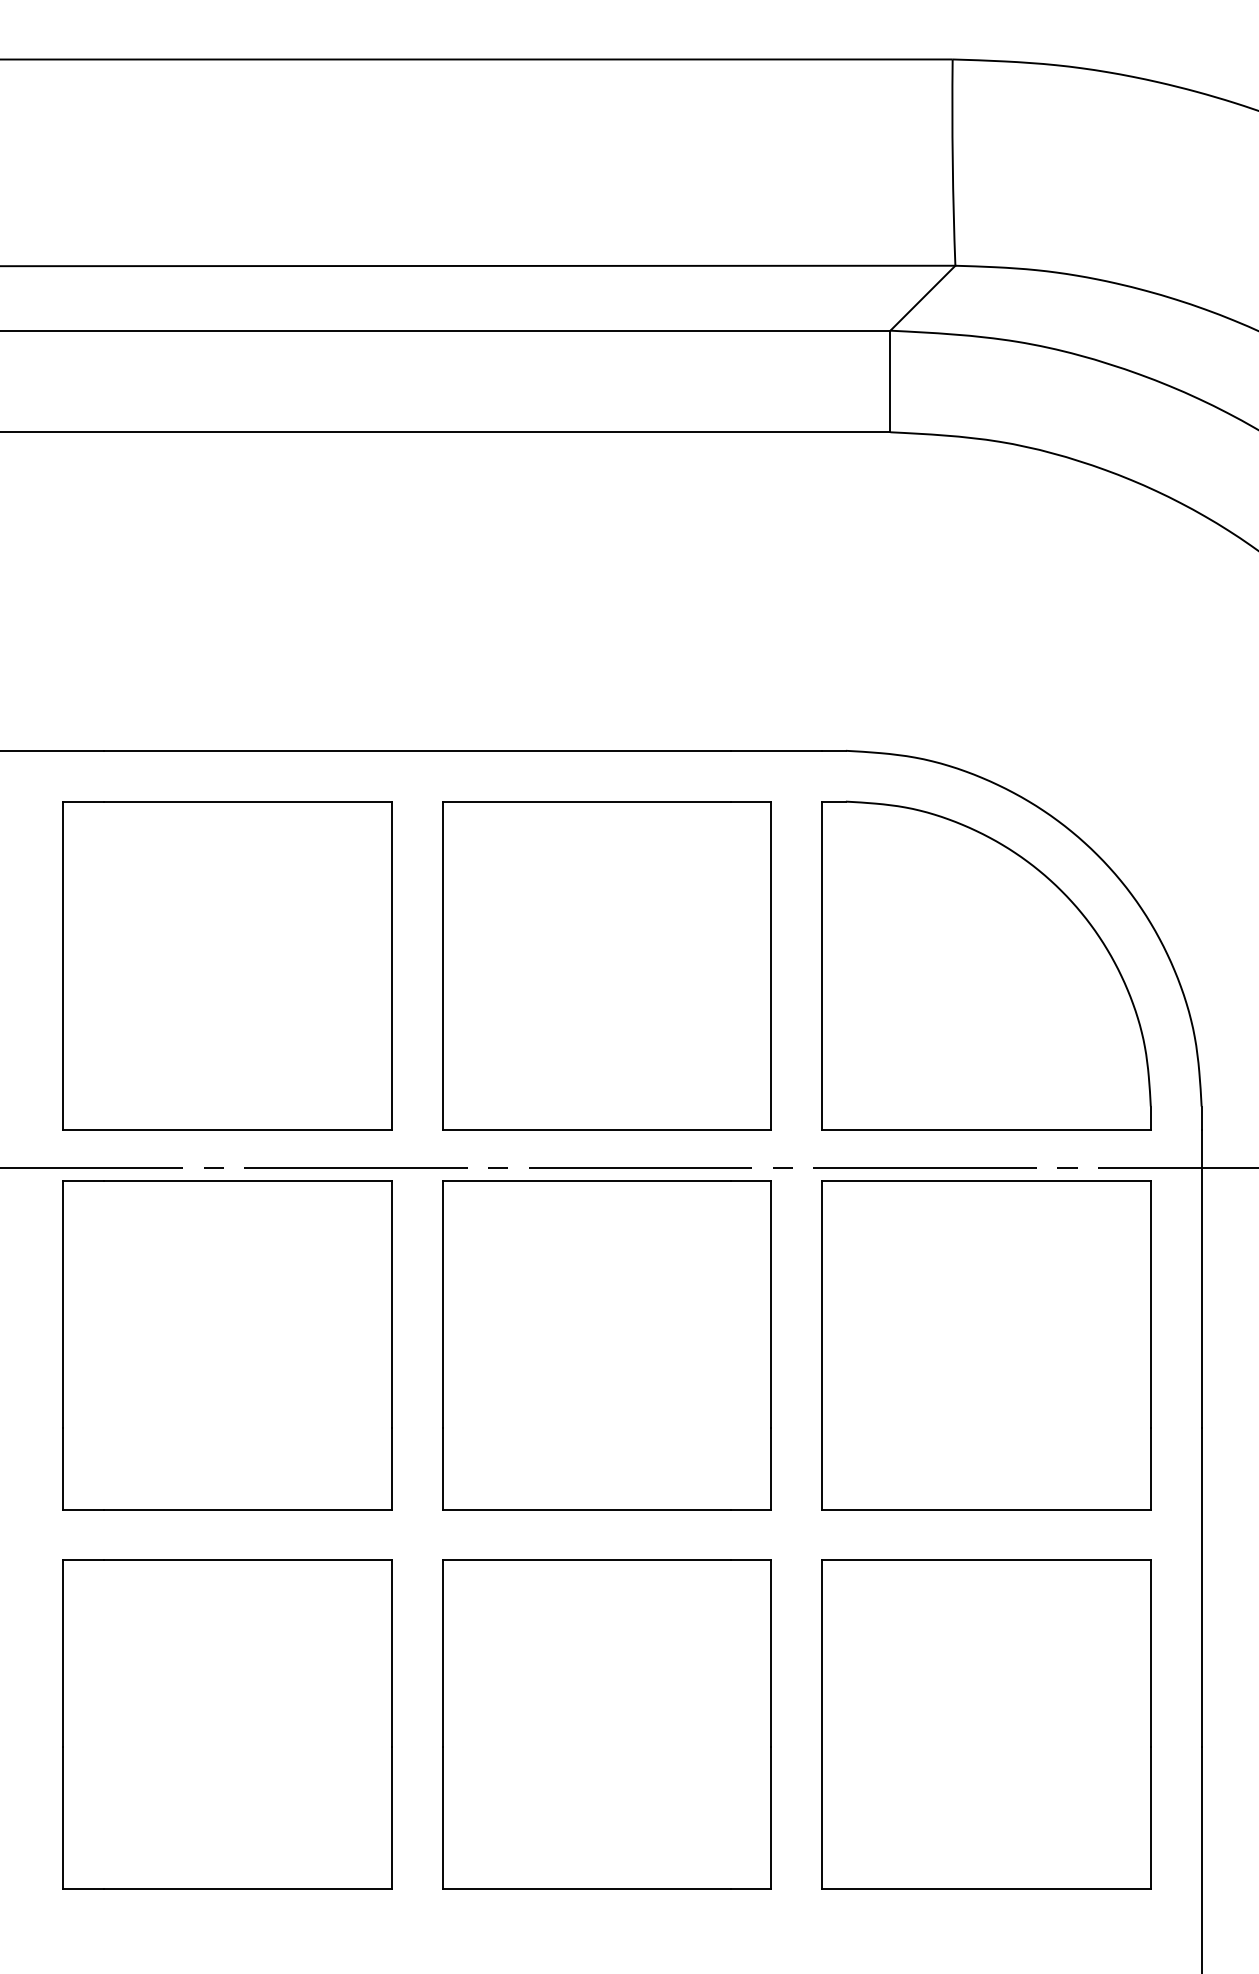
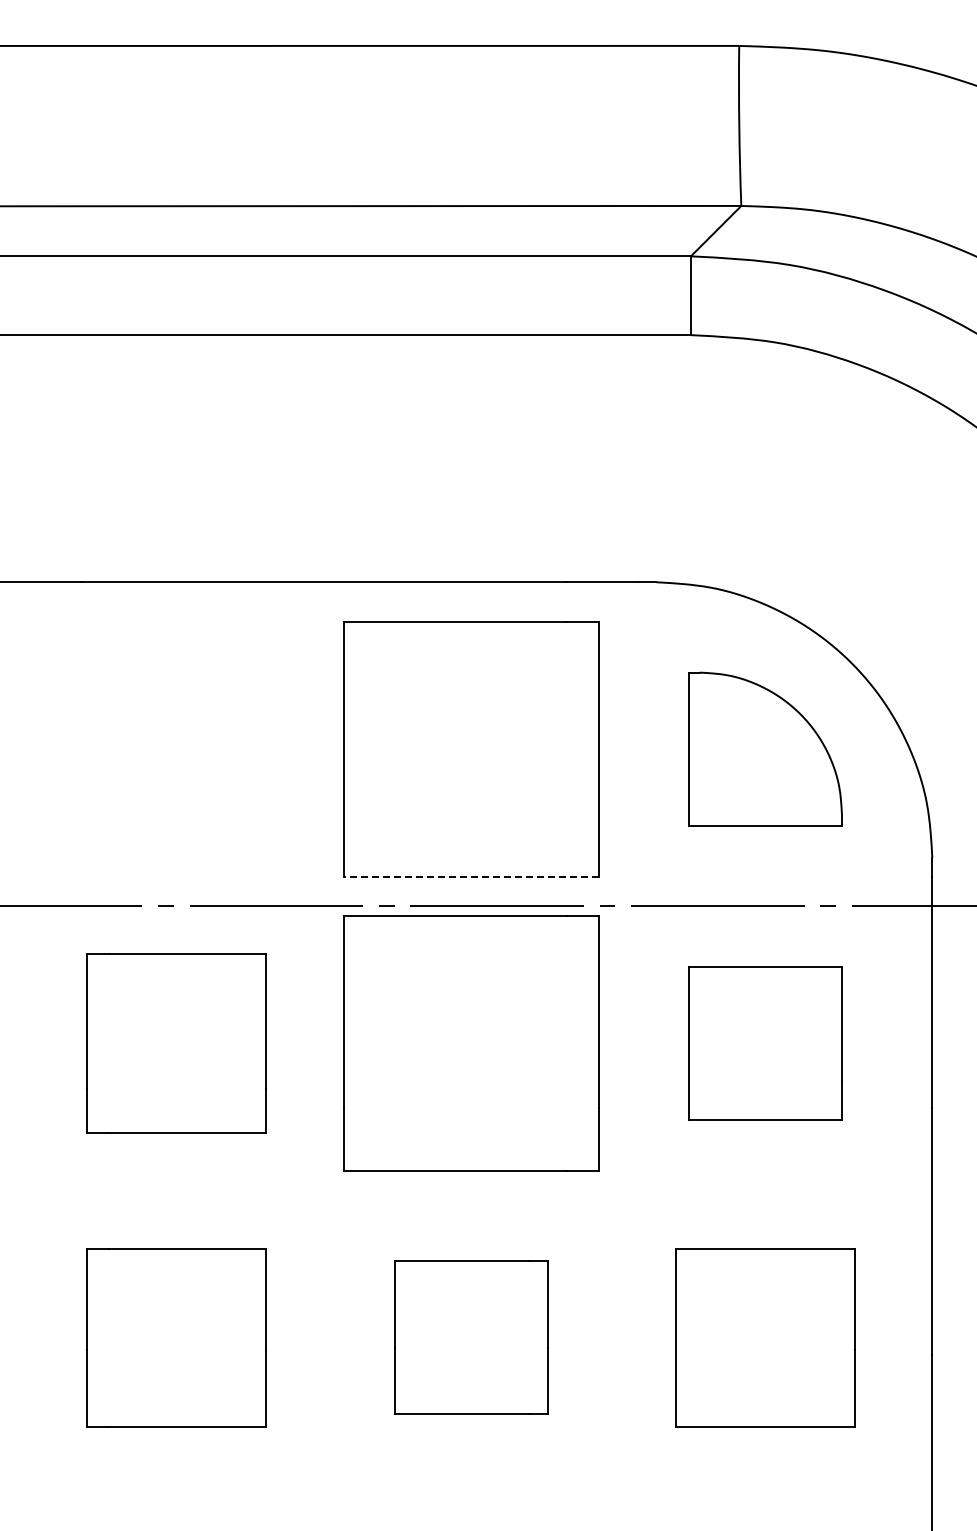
part: (986, 965) -> (765, 748), size x0.6
part: (227, 966) -> (176, 749), removed
line: (606, 1130) -> (470, 876), solid -> dashed
part: (227, 1345) -> (176, 1043), size x0.7
part: (986, 1345) -> (765, 1043), size x0.6
part: (227, 1724) -> (176, 1337), size x0.7
part: (607, 1724) -> (471, 1337), size x0.6
part: (986, 1724) -> (765, 1337), size x0.7

